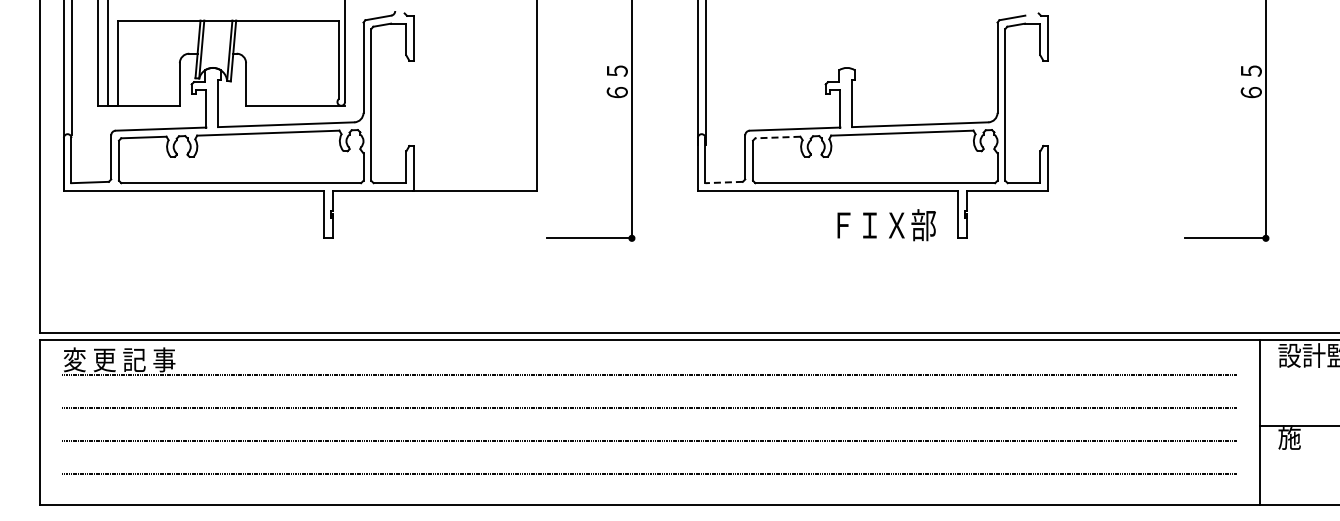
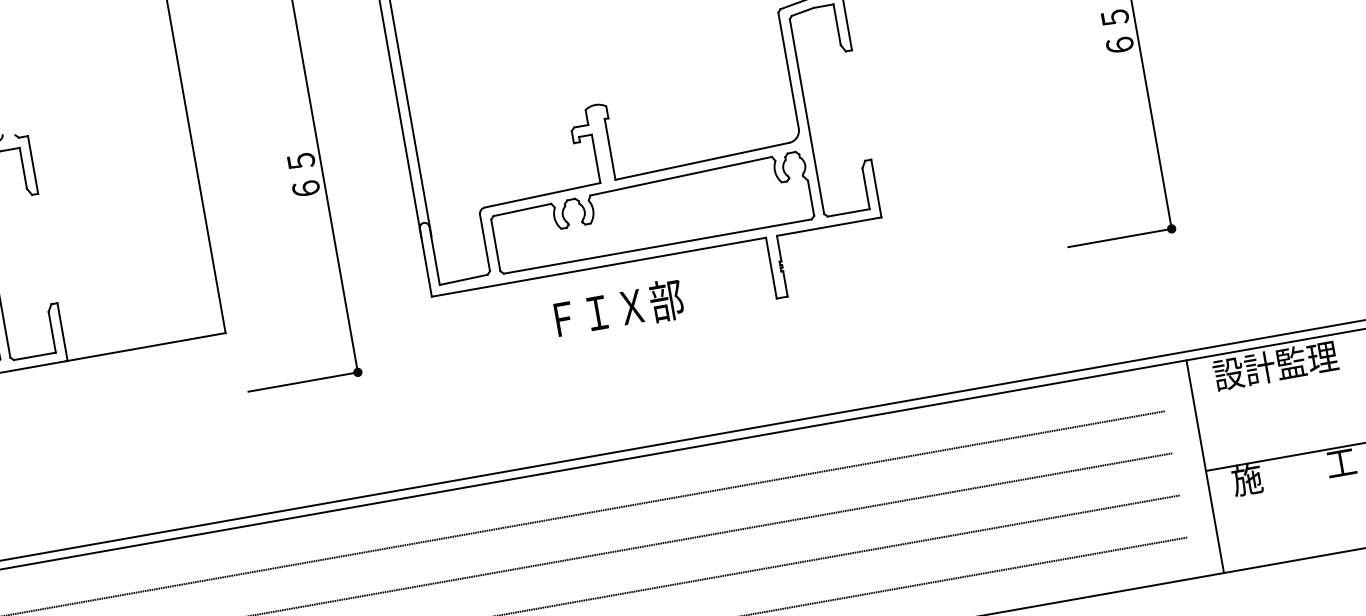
line: (777, 137) -> (521, 210), dashed -> solid
line: (724, 182) -> (464, 279), dashed -> solid
text: (886, 225) -> (618, 309), moved

